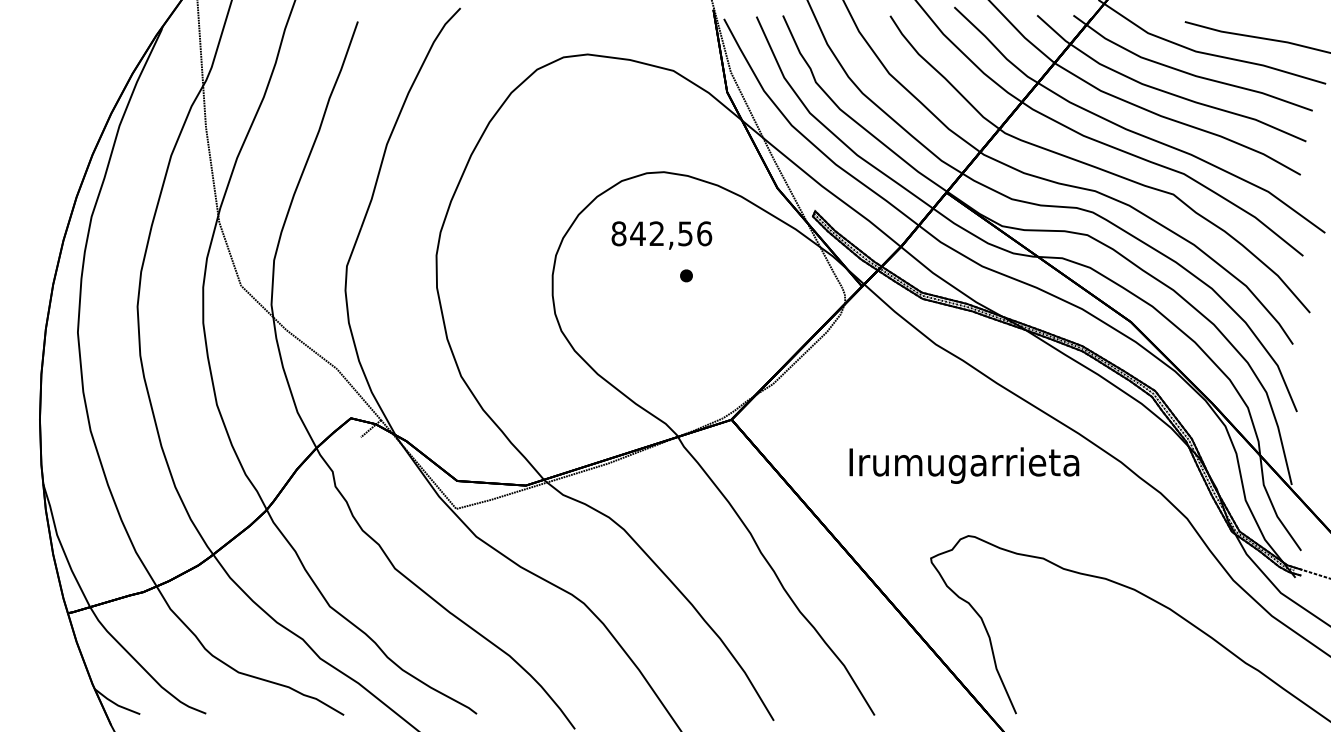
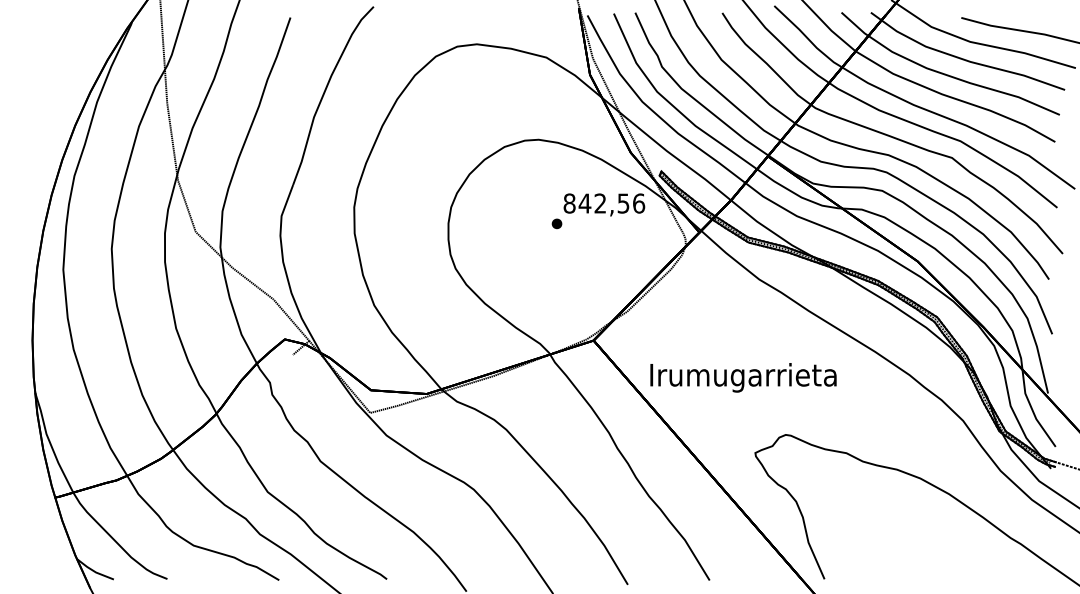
text: (661, 235) -> (604, 204), moved
text: (964, 465) -> (743, 377), moved

